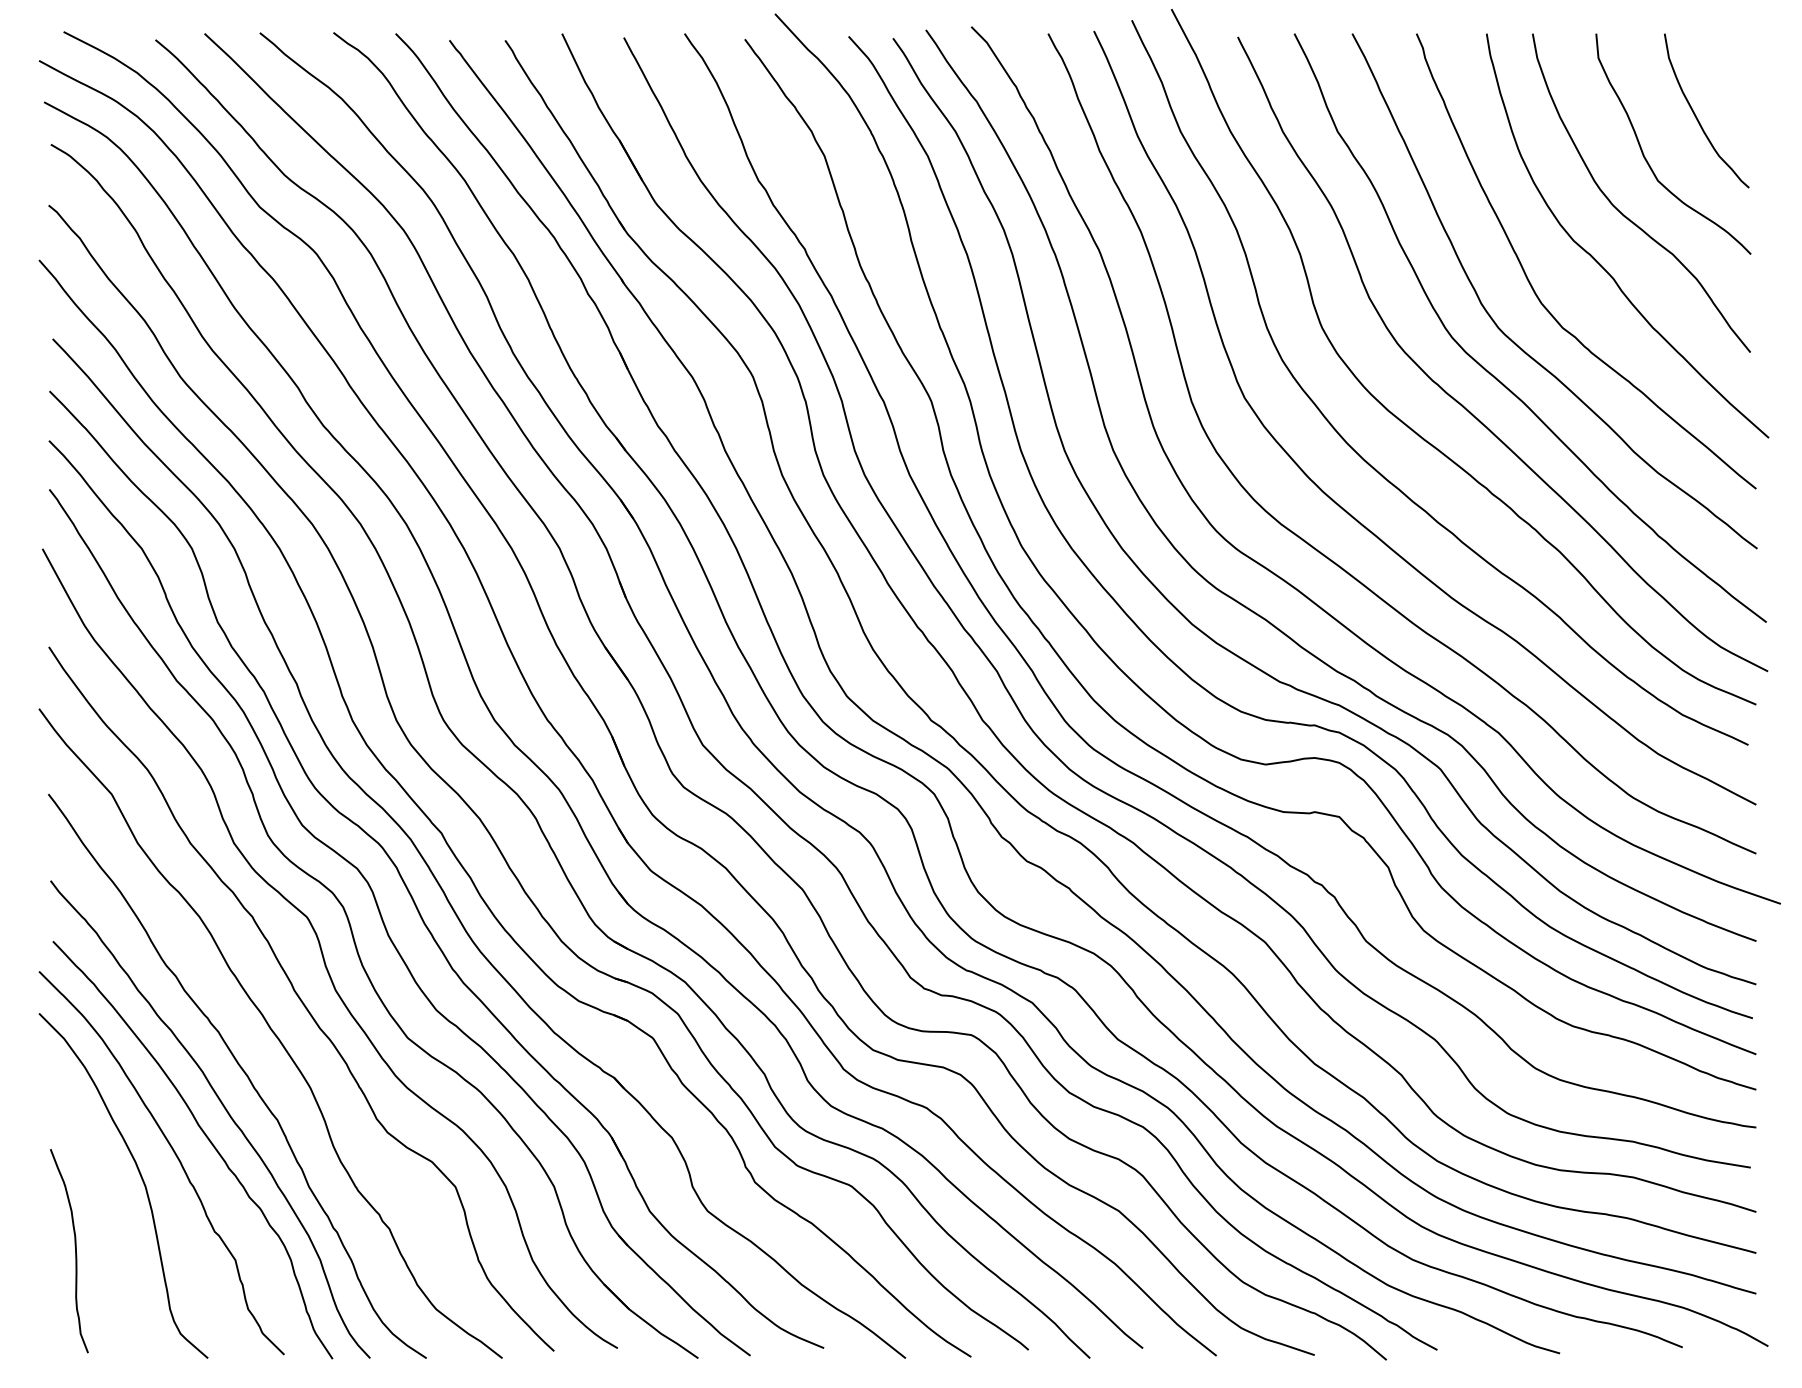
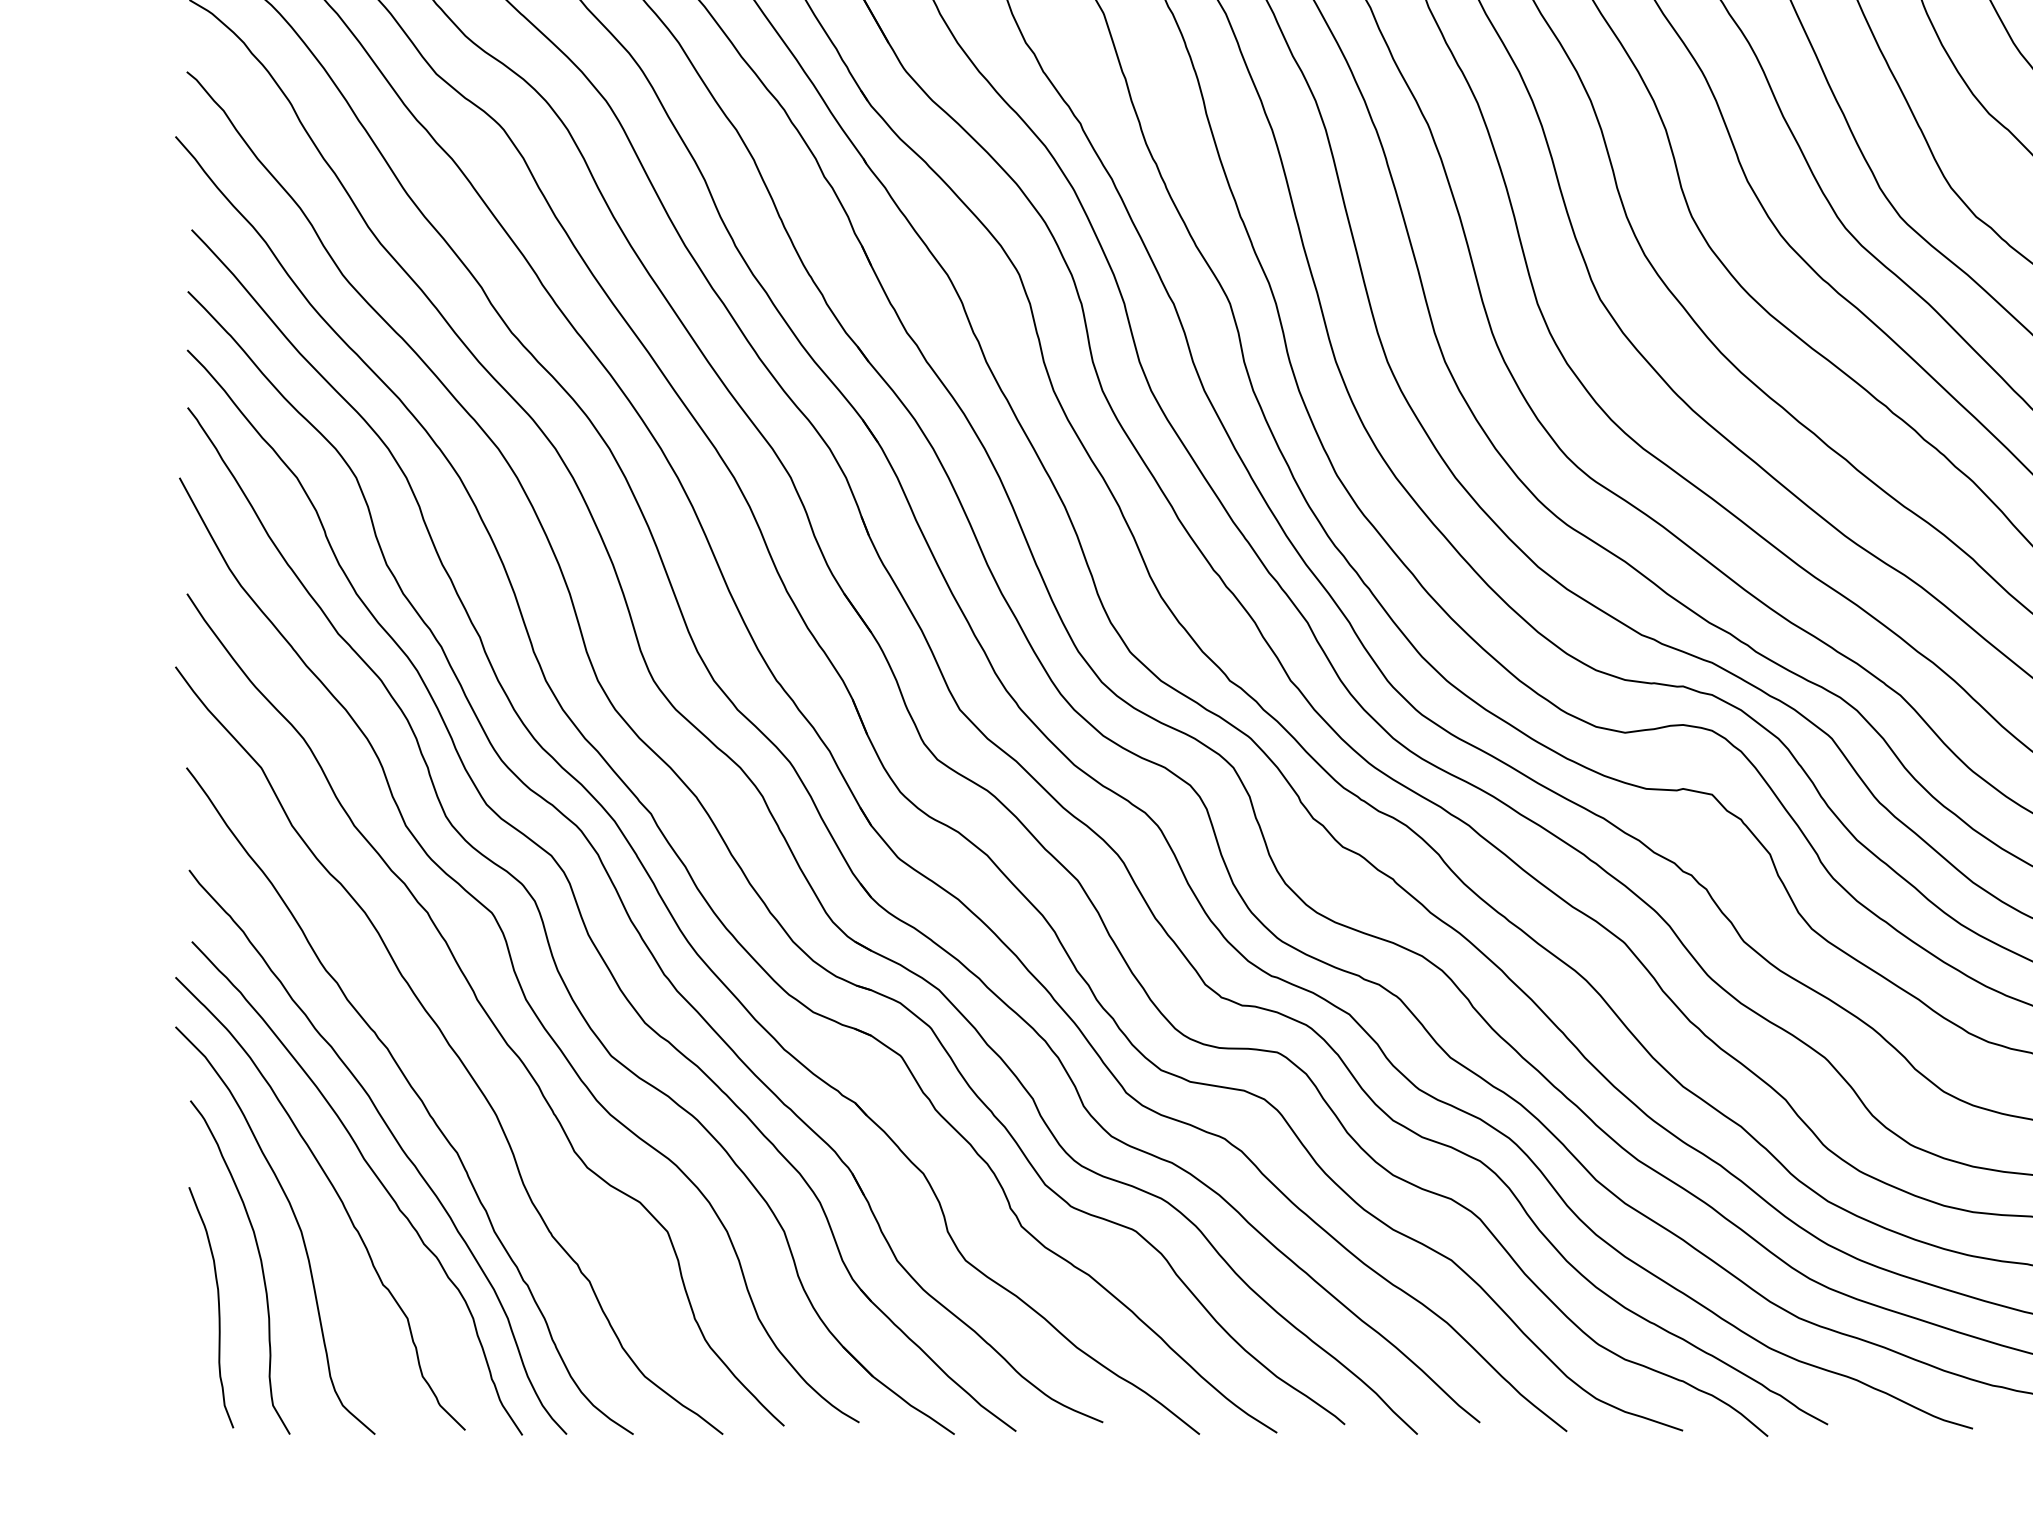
curve: (110, 1212) -> (259, 1262), added

